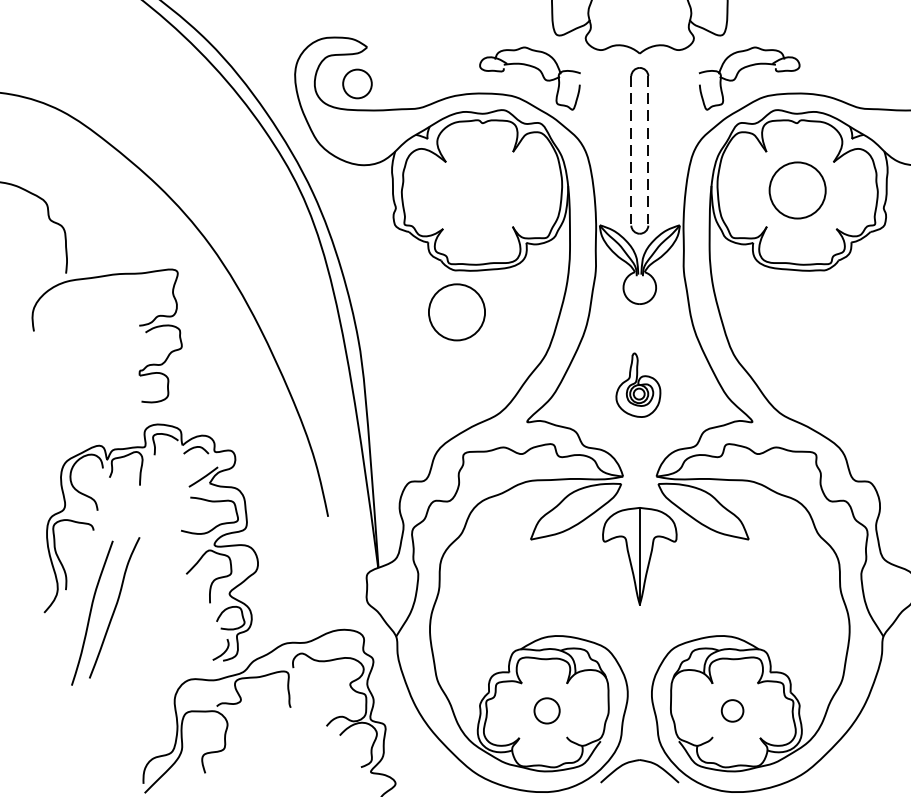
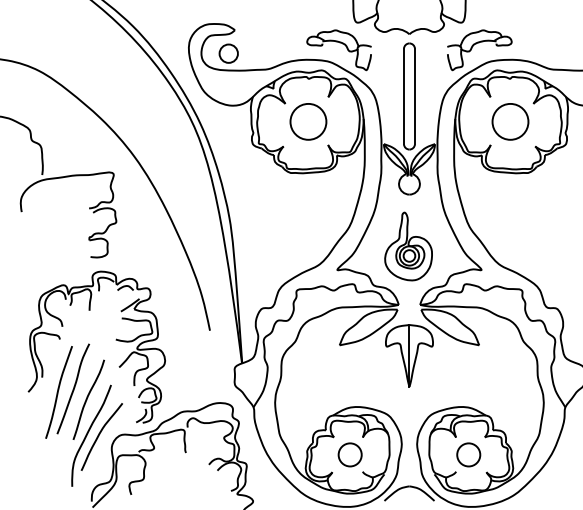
line: (632, 150) -> (404, 96), dashed -> solid
line: (647, 150) -> (414, 96), dashed -> solid
circle: (457, 311) -> (308, 121), moved
part: (638, 385) -> (408, 246), size x1.67
part: (150, 660) -> (96, 422), added
circle: (546, 710) -> (349, 454), size x1.43
circle: (732, 710) -> (468, 454), size x1.67

